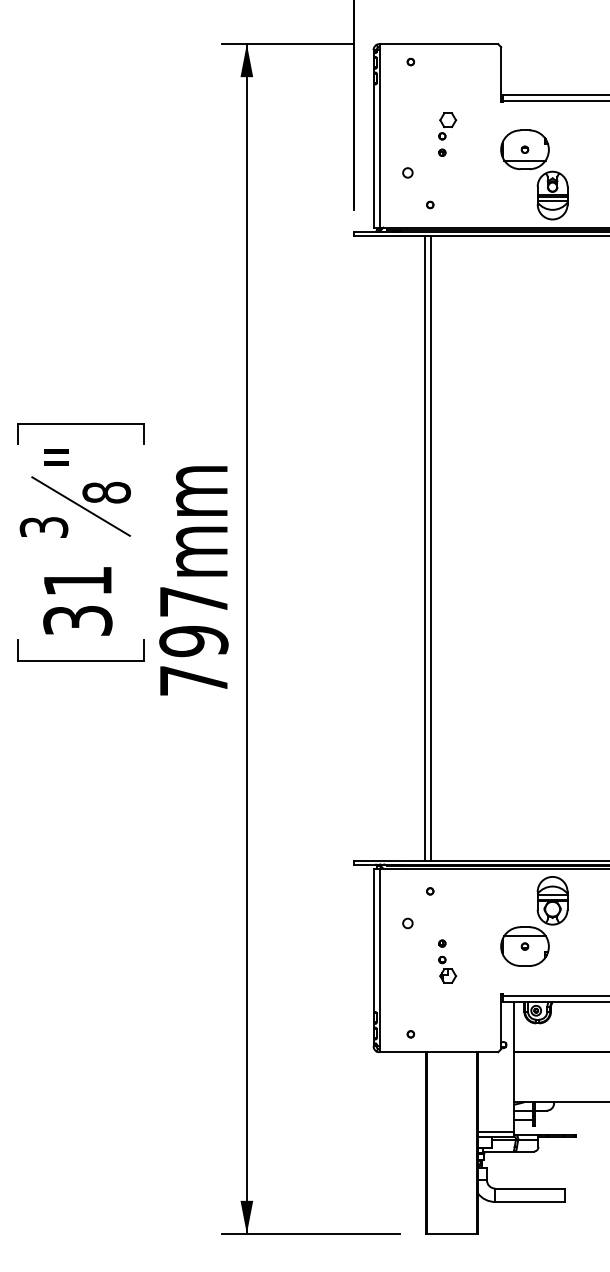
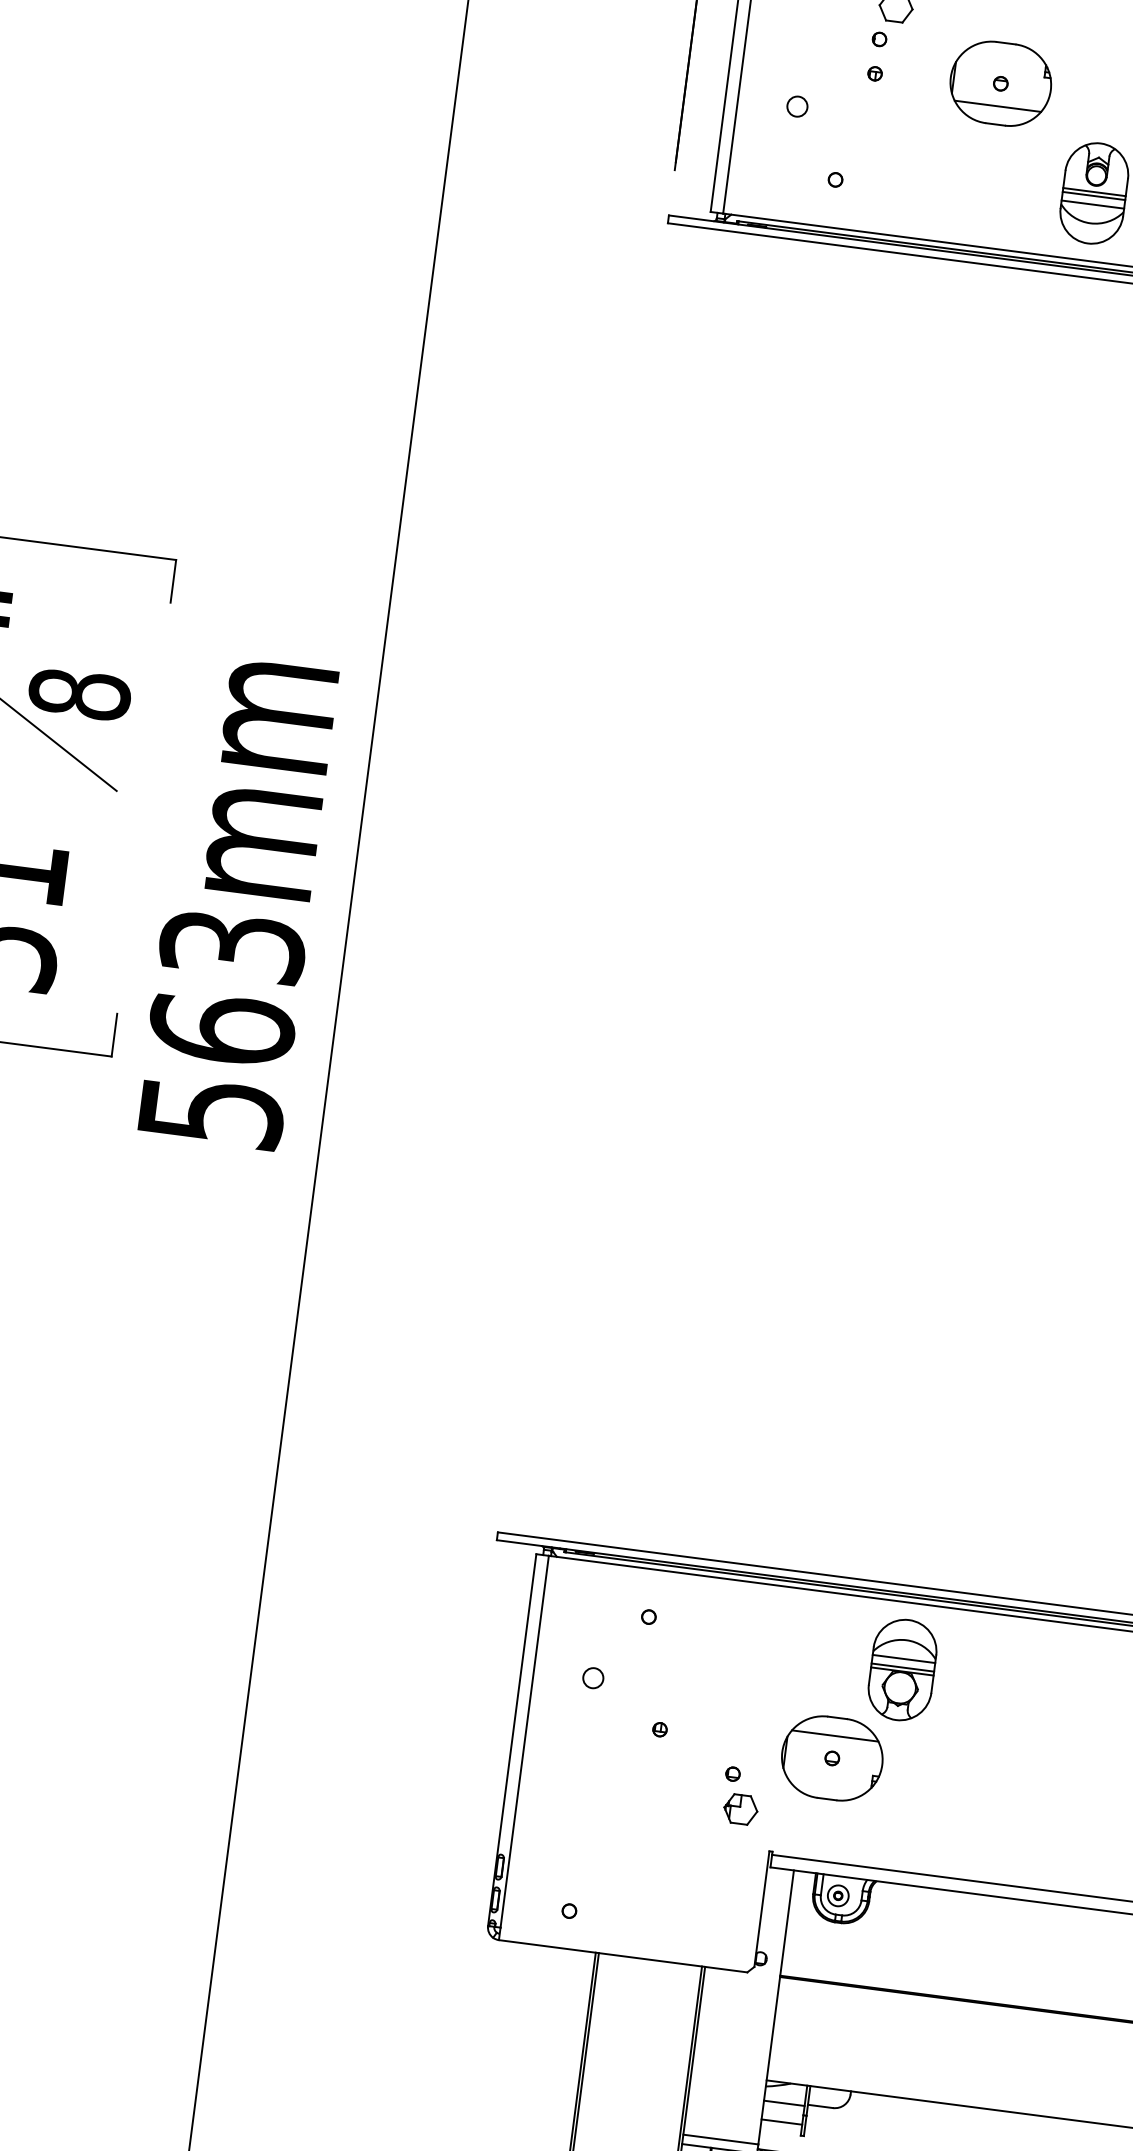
part: (524, 149) -> (999, 83), moved
line: (425, 547) -> (732, 895), removed
line: (431, 547) -> (745, 897), removed
text: (193, 641) -> (221, 1029), 797mm -> 563mm
part: (447, 969) -> (741, 1795), moved

